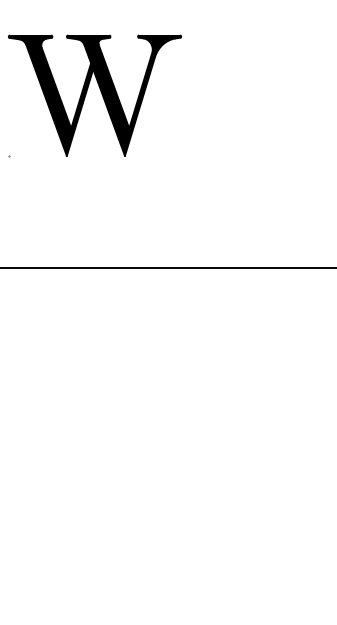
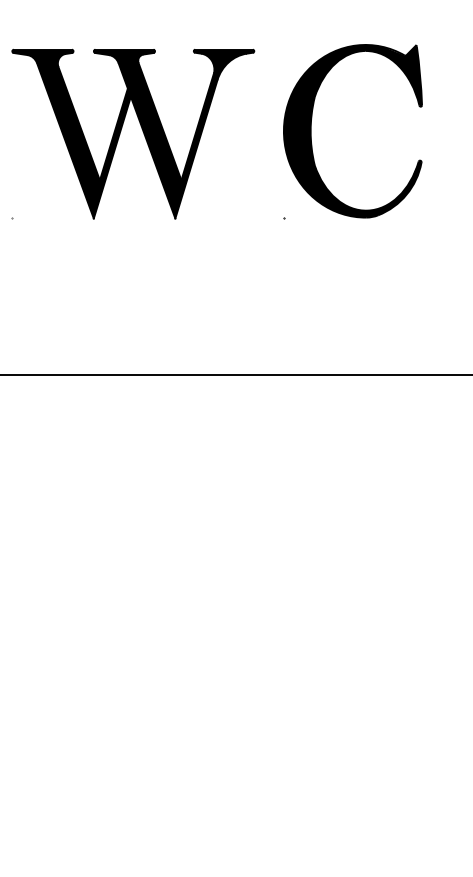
part: (222, 94) -> (312, 132), added

